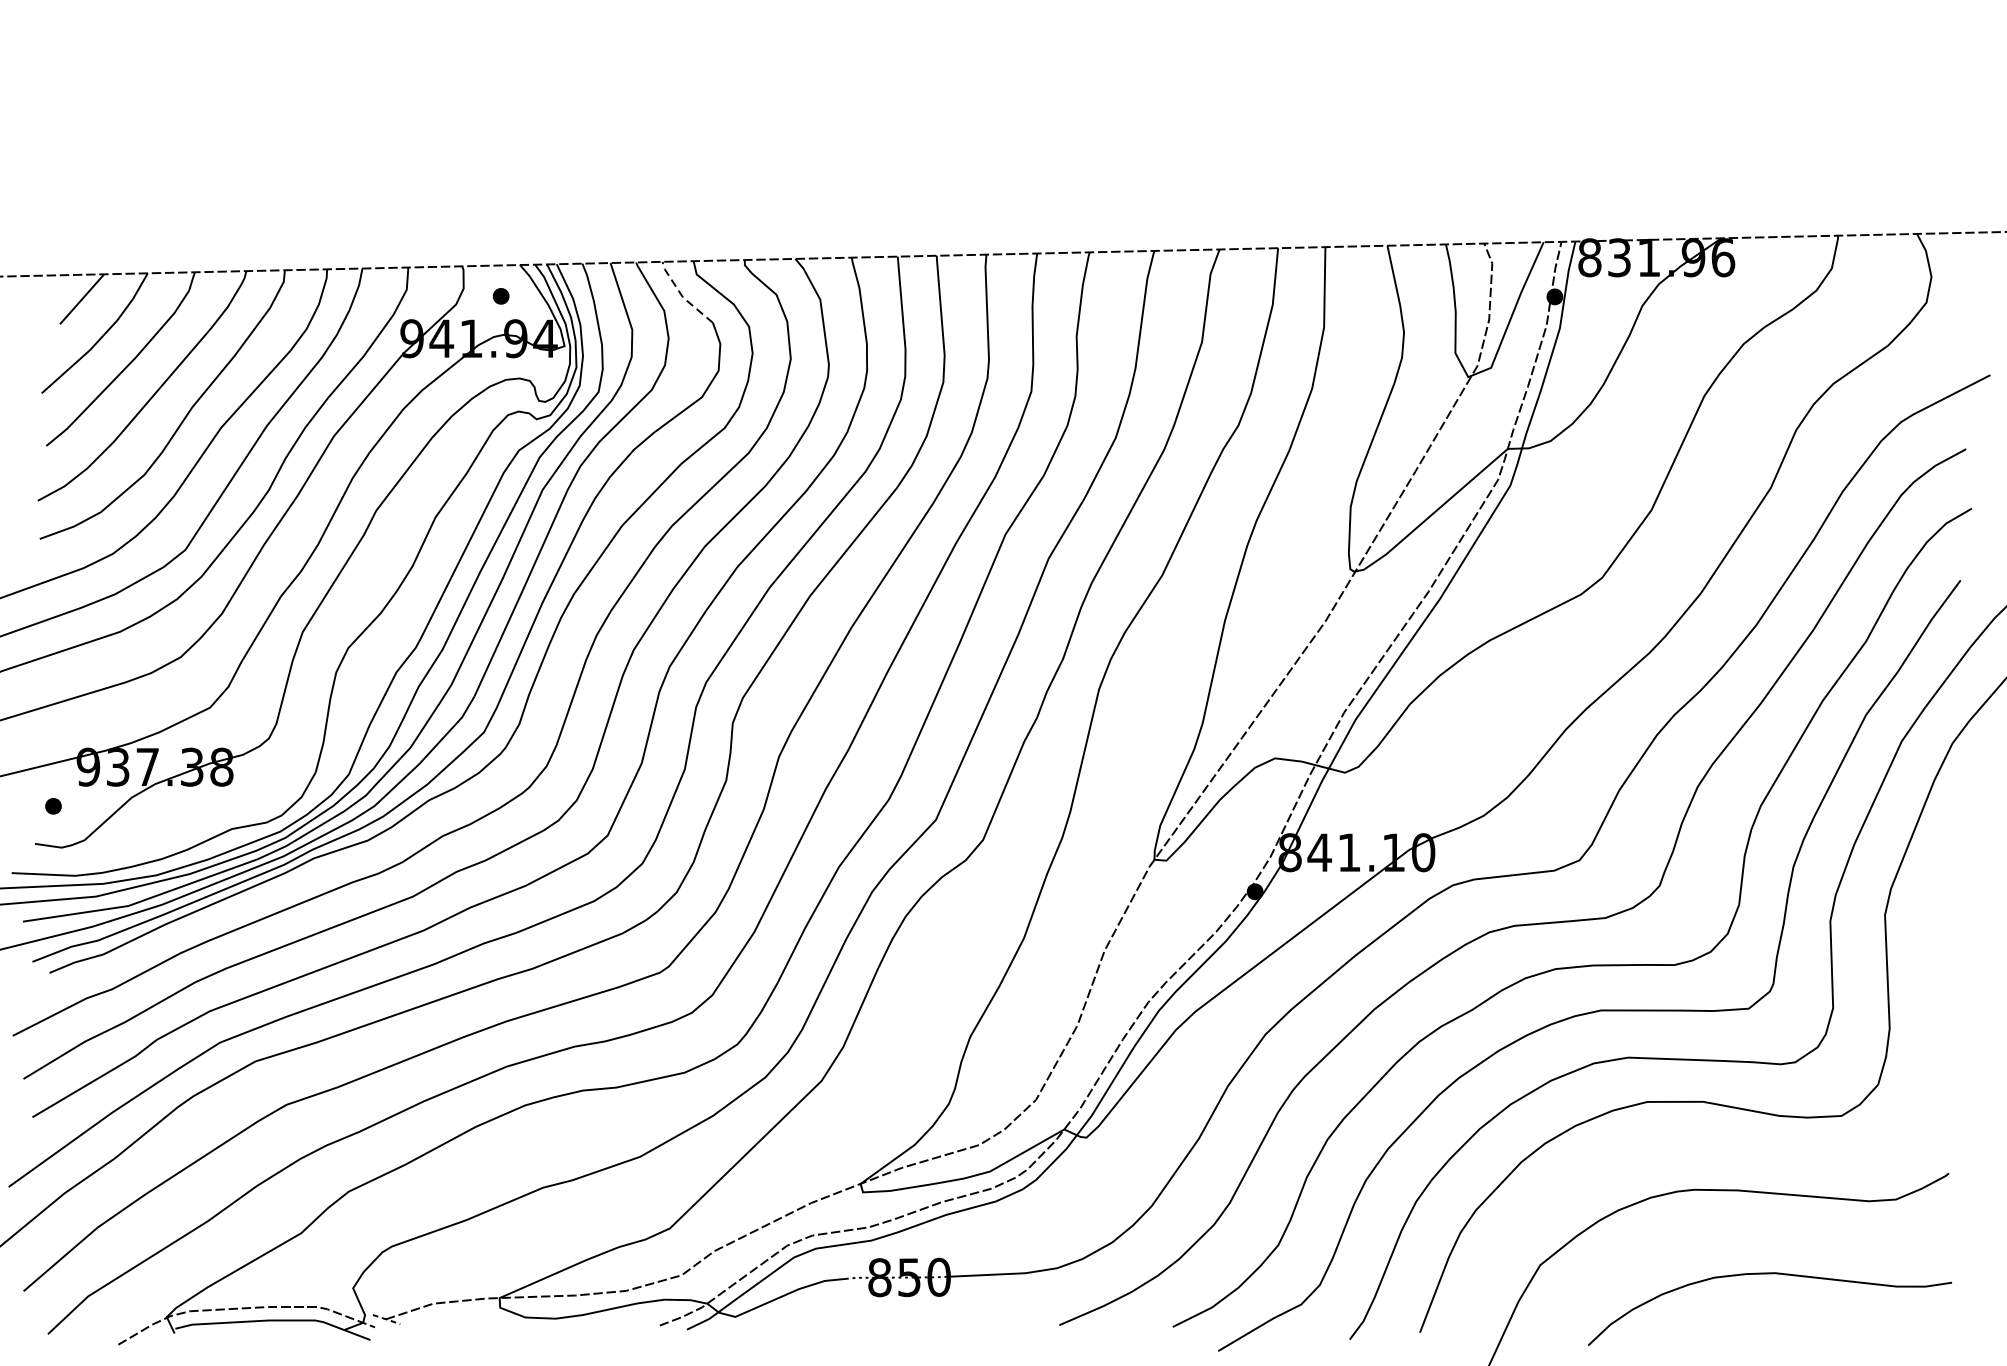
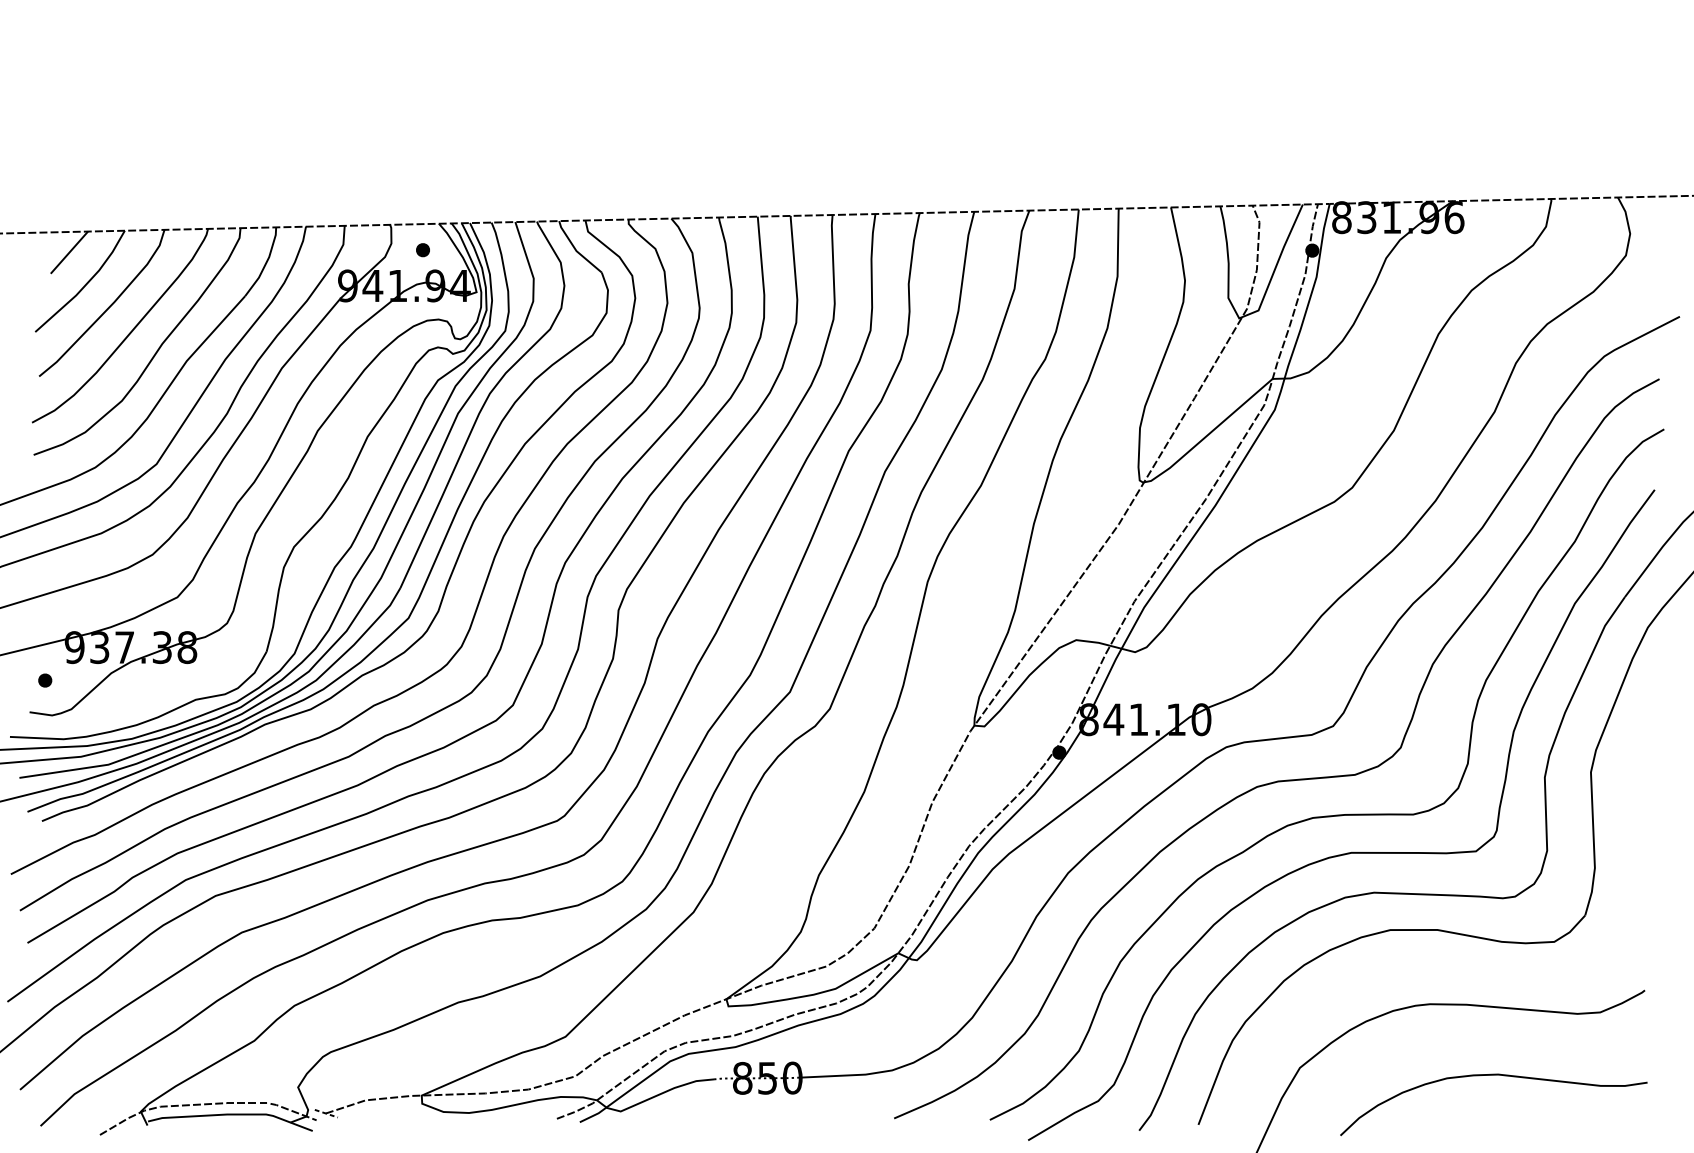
line: (681, 296) -> (575, 250), dashed -> solid

